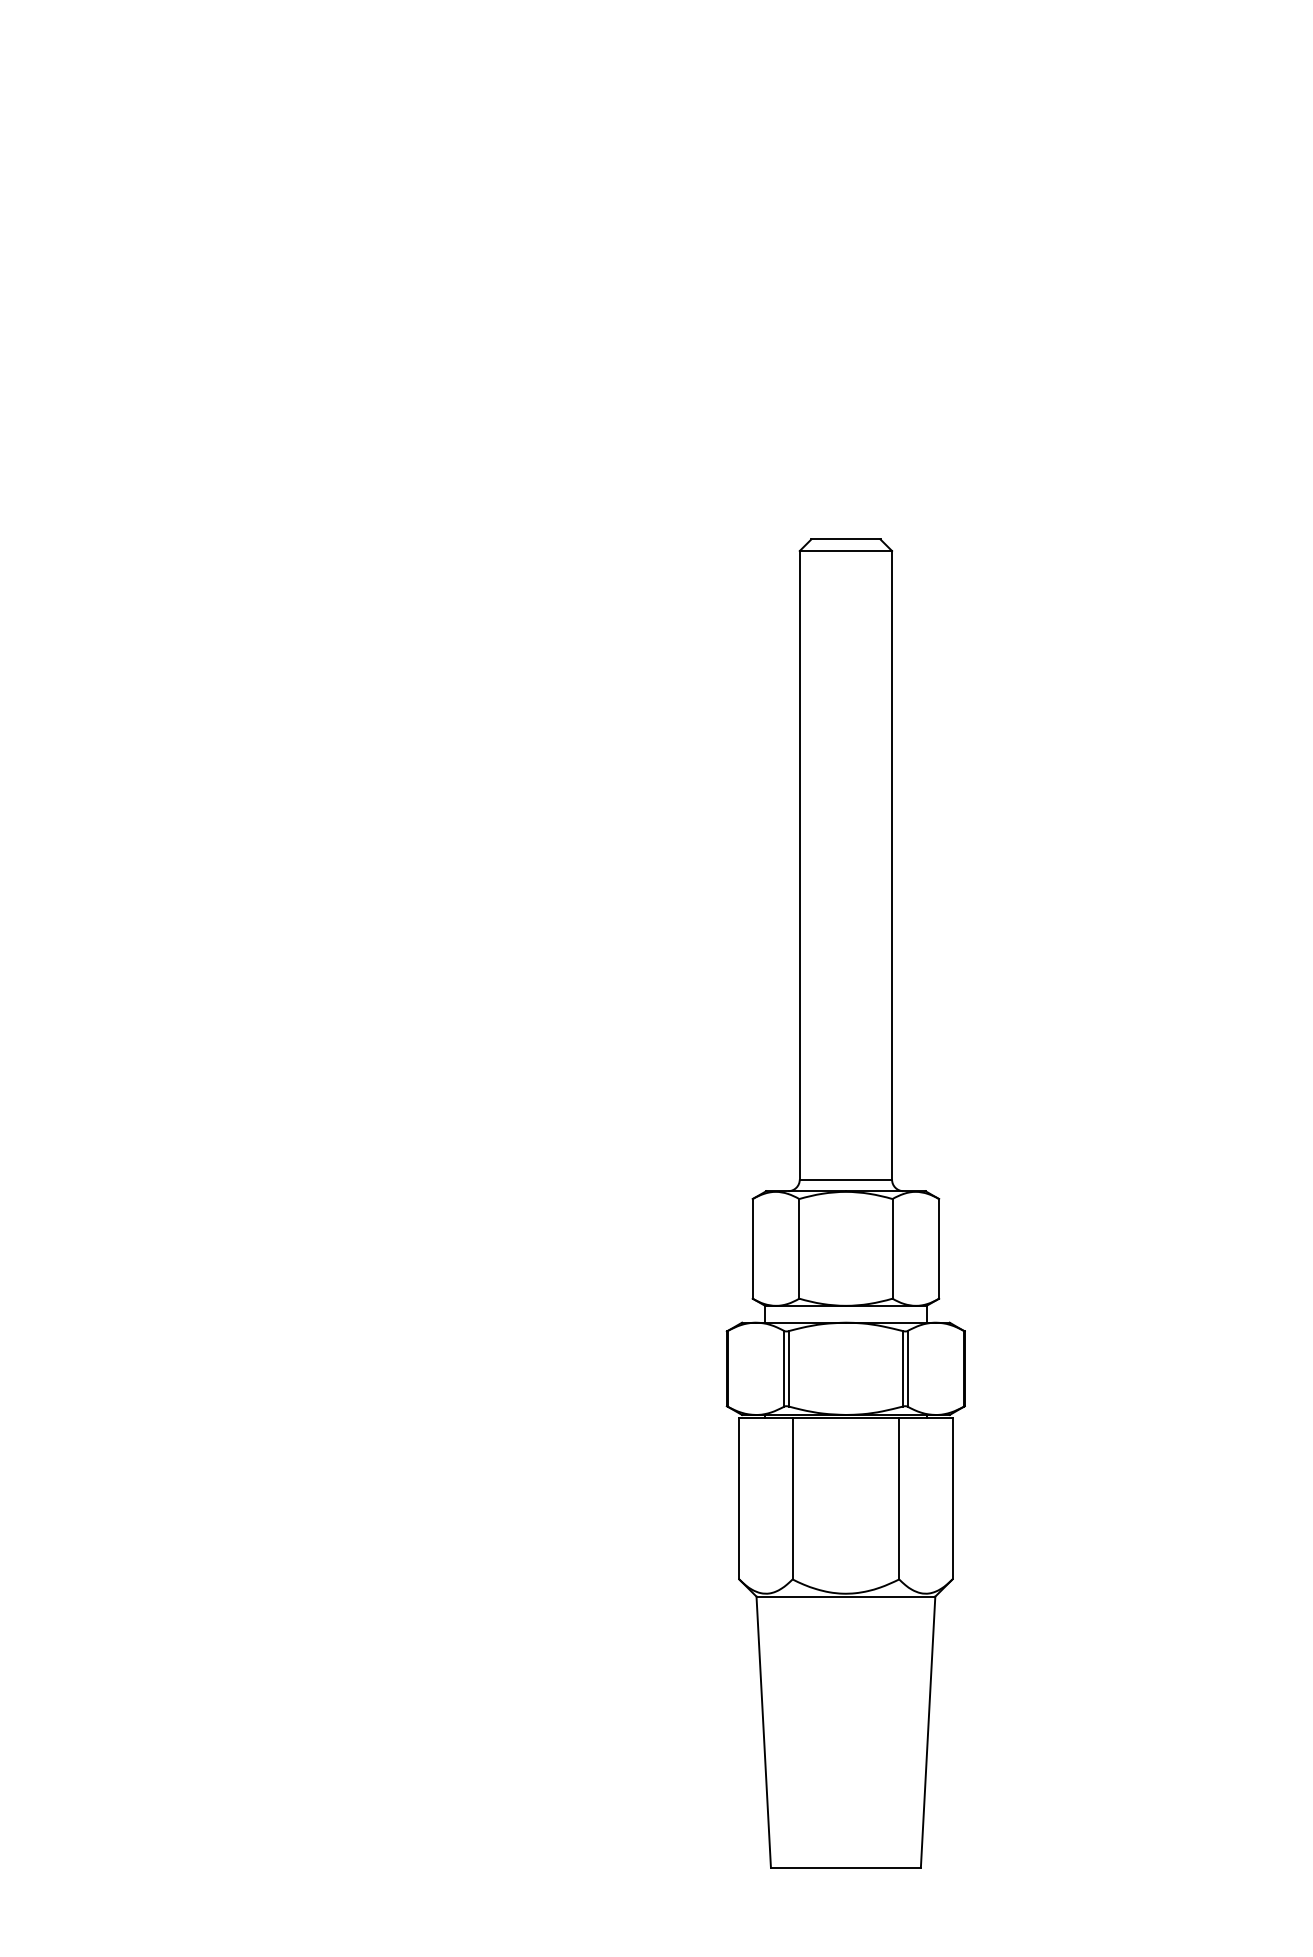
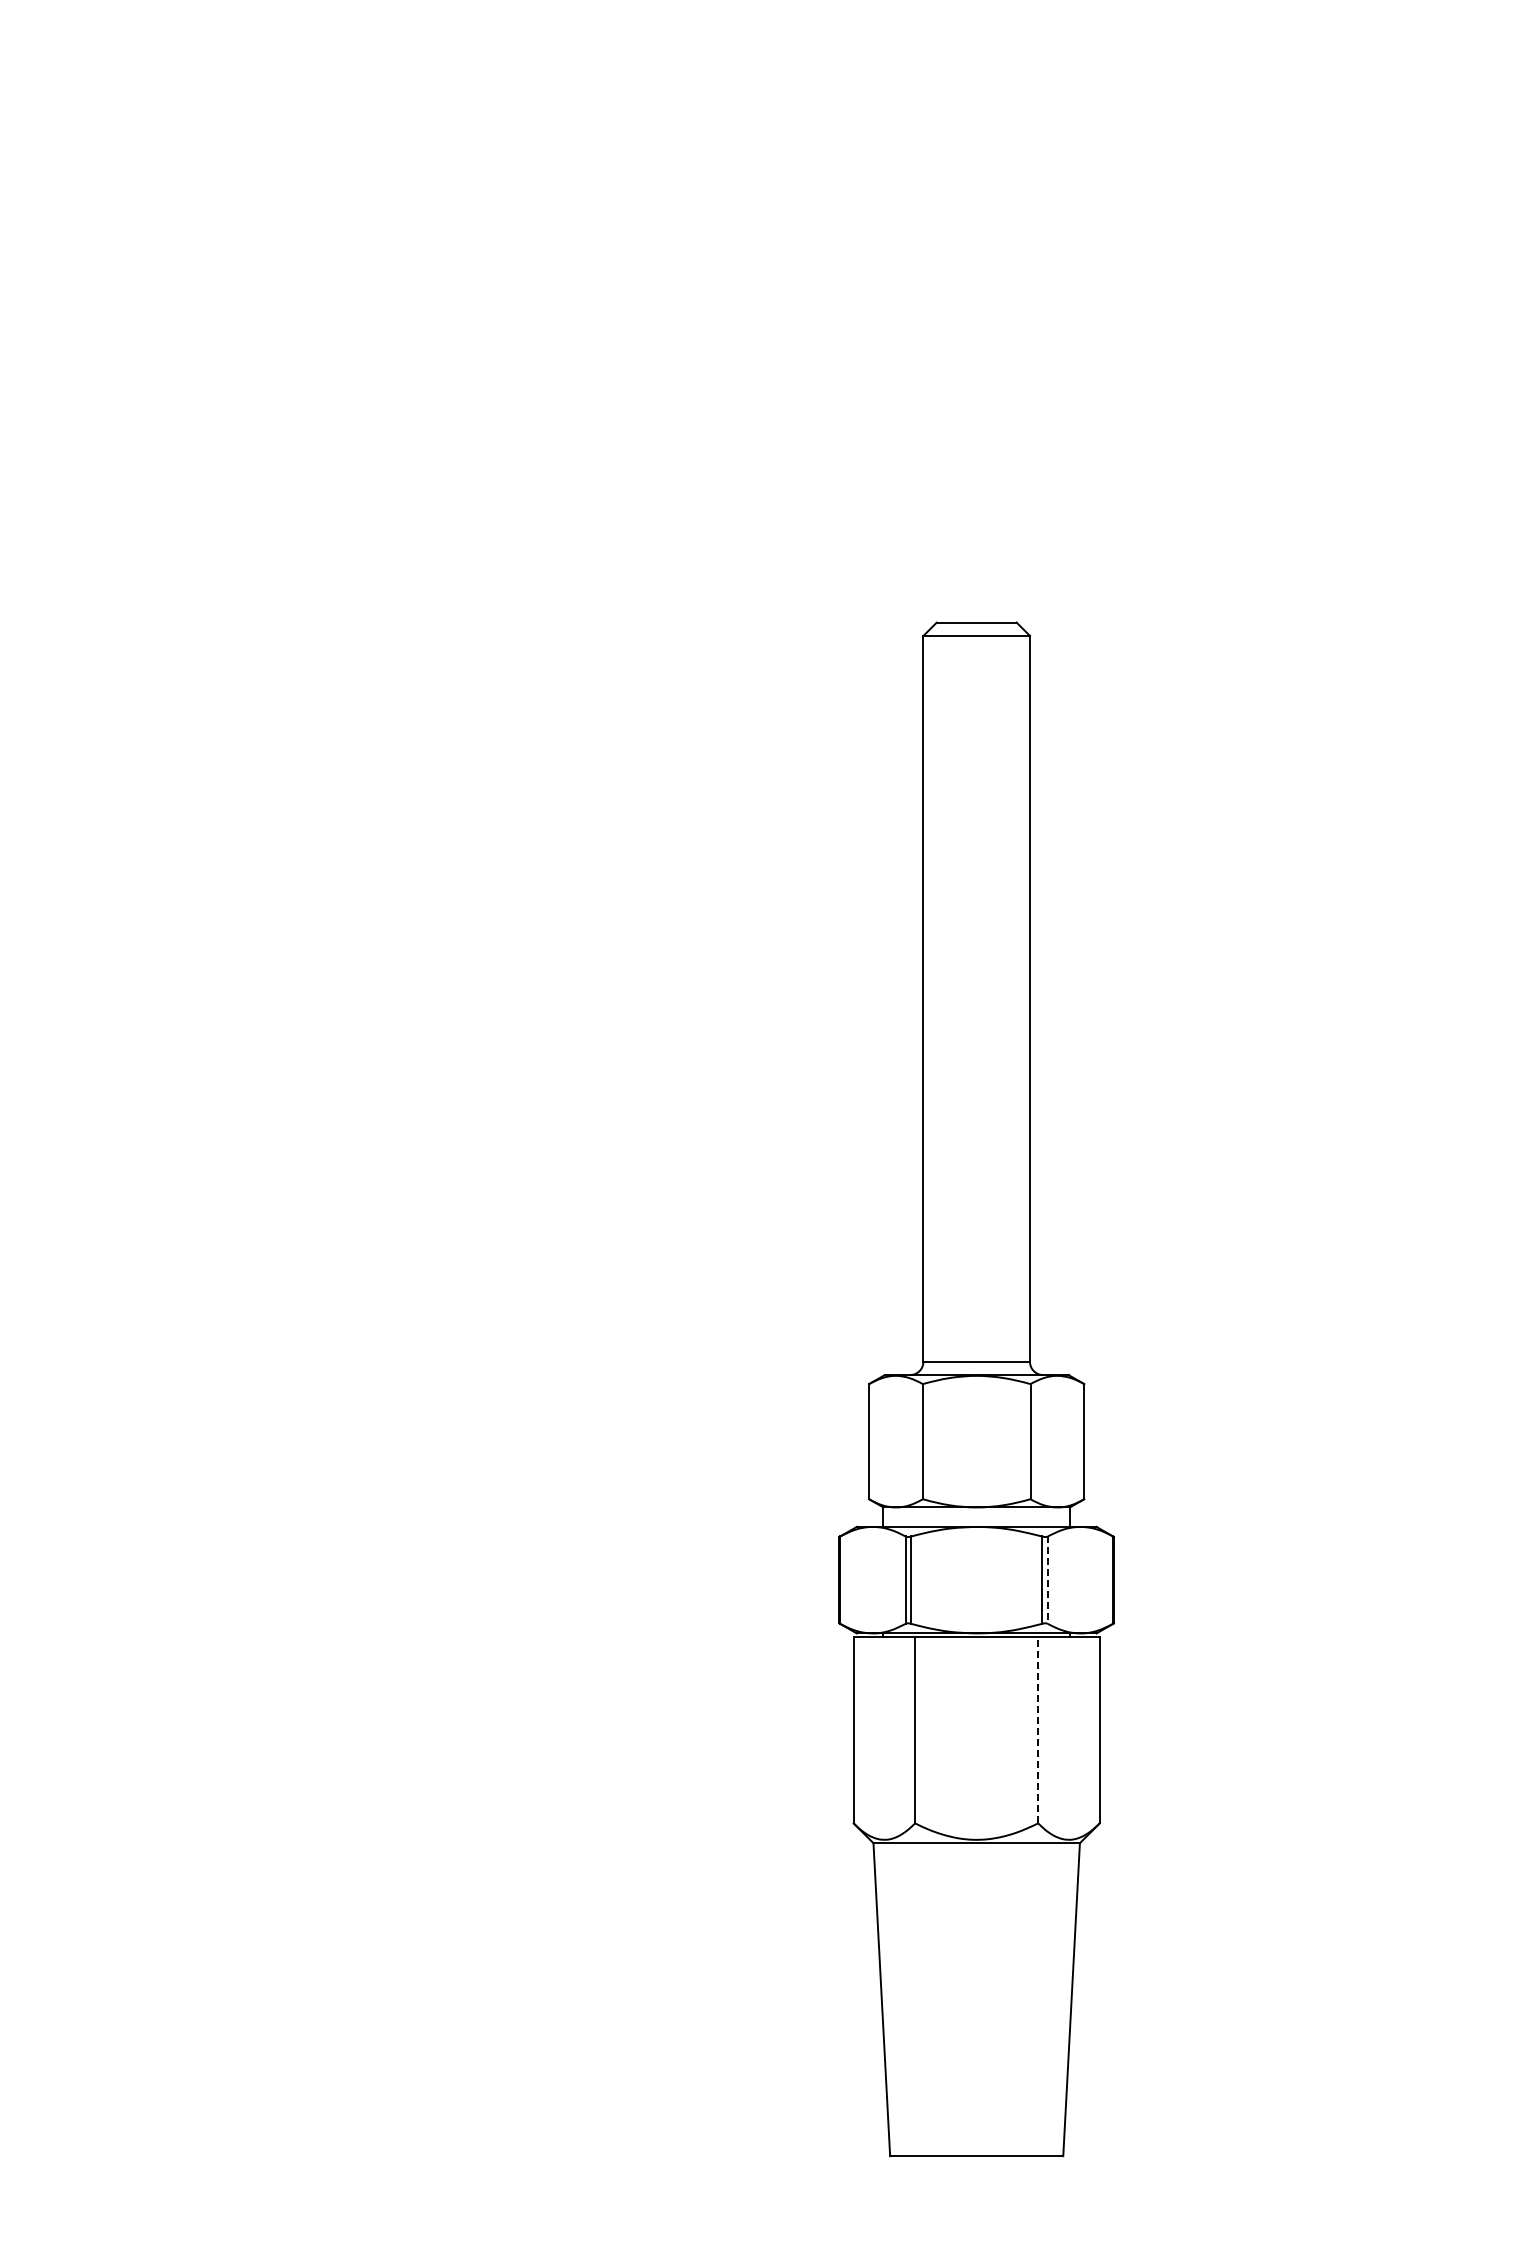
line: (907, 1369) -> (1047, 1580), solid -> dashed
line: (899, 1498) -> (1038, 1729), solid -> dashed

